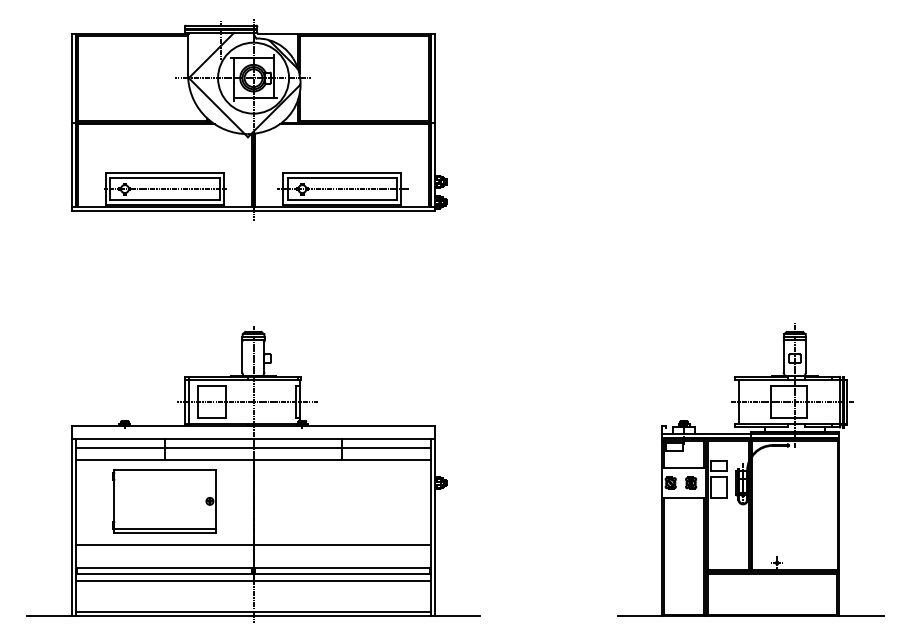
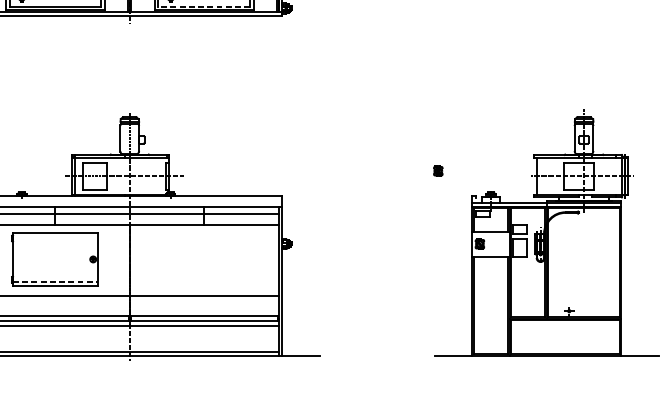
line: (342, 200) -> (204, 6), solid -> dashed
part: (691, 482) -> (438, 170), moved
line: (165, 528) -> (55, 282), solid -> dashed

